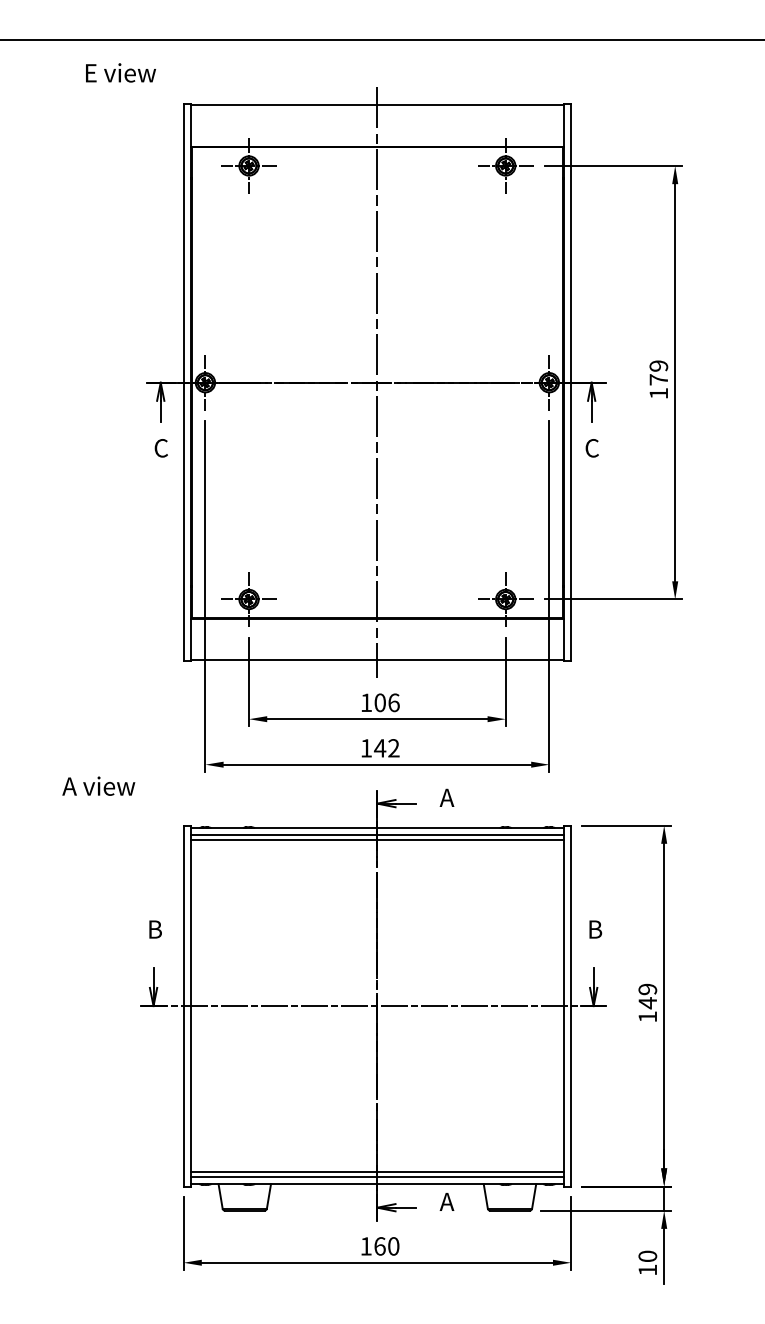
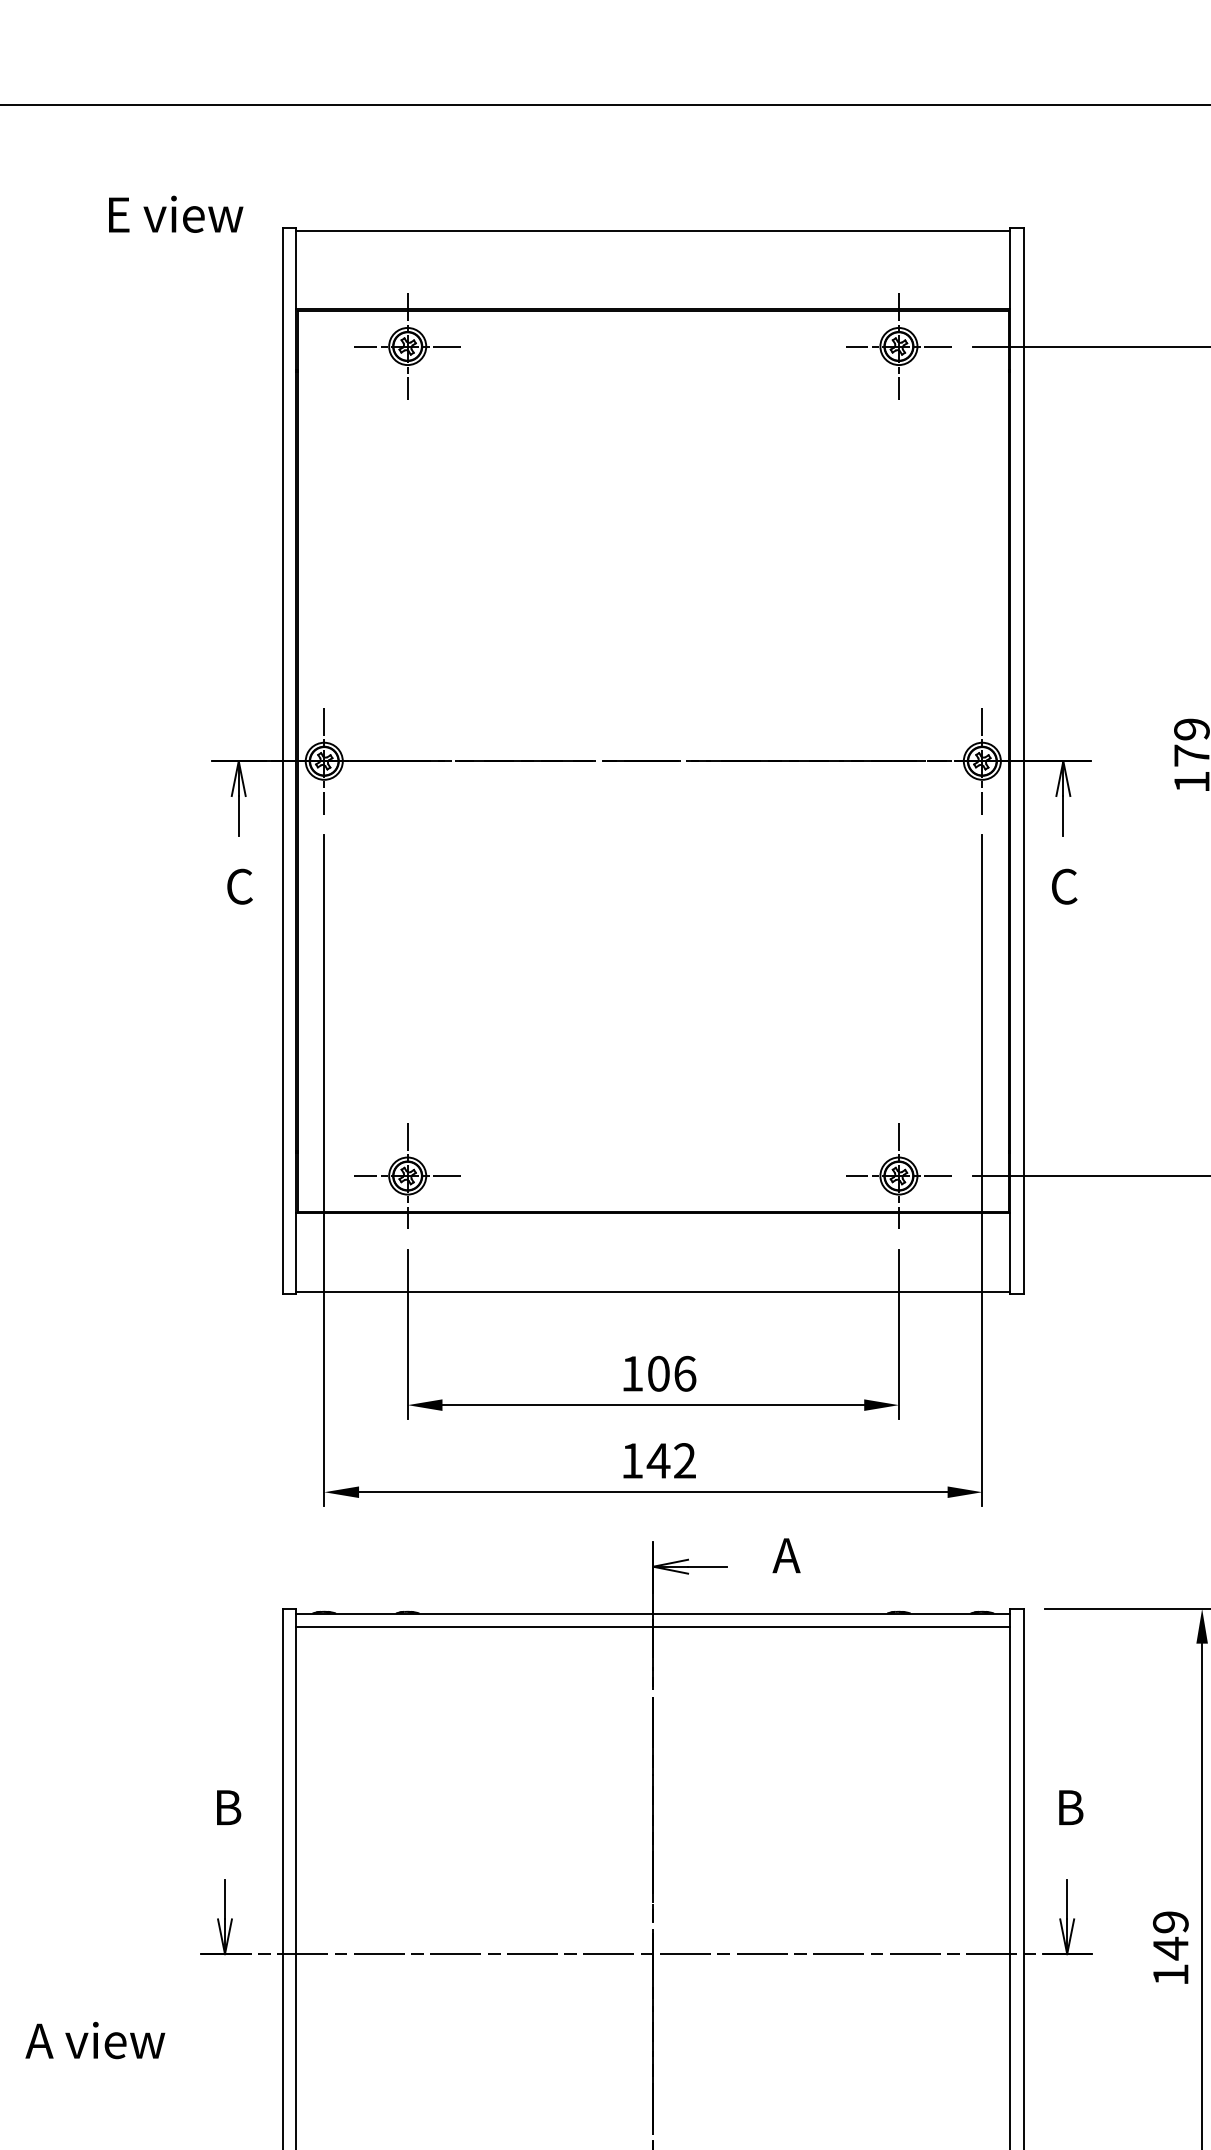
text: (120, 72) -> (175, 213), moved
line: (377, 382) -> (653, 760), removed
text: (98, 785) -> (94, 2039), moved
line: (376, 840) -> (651, 1637), removed

